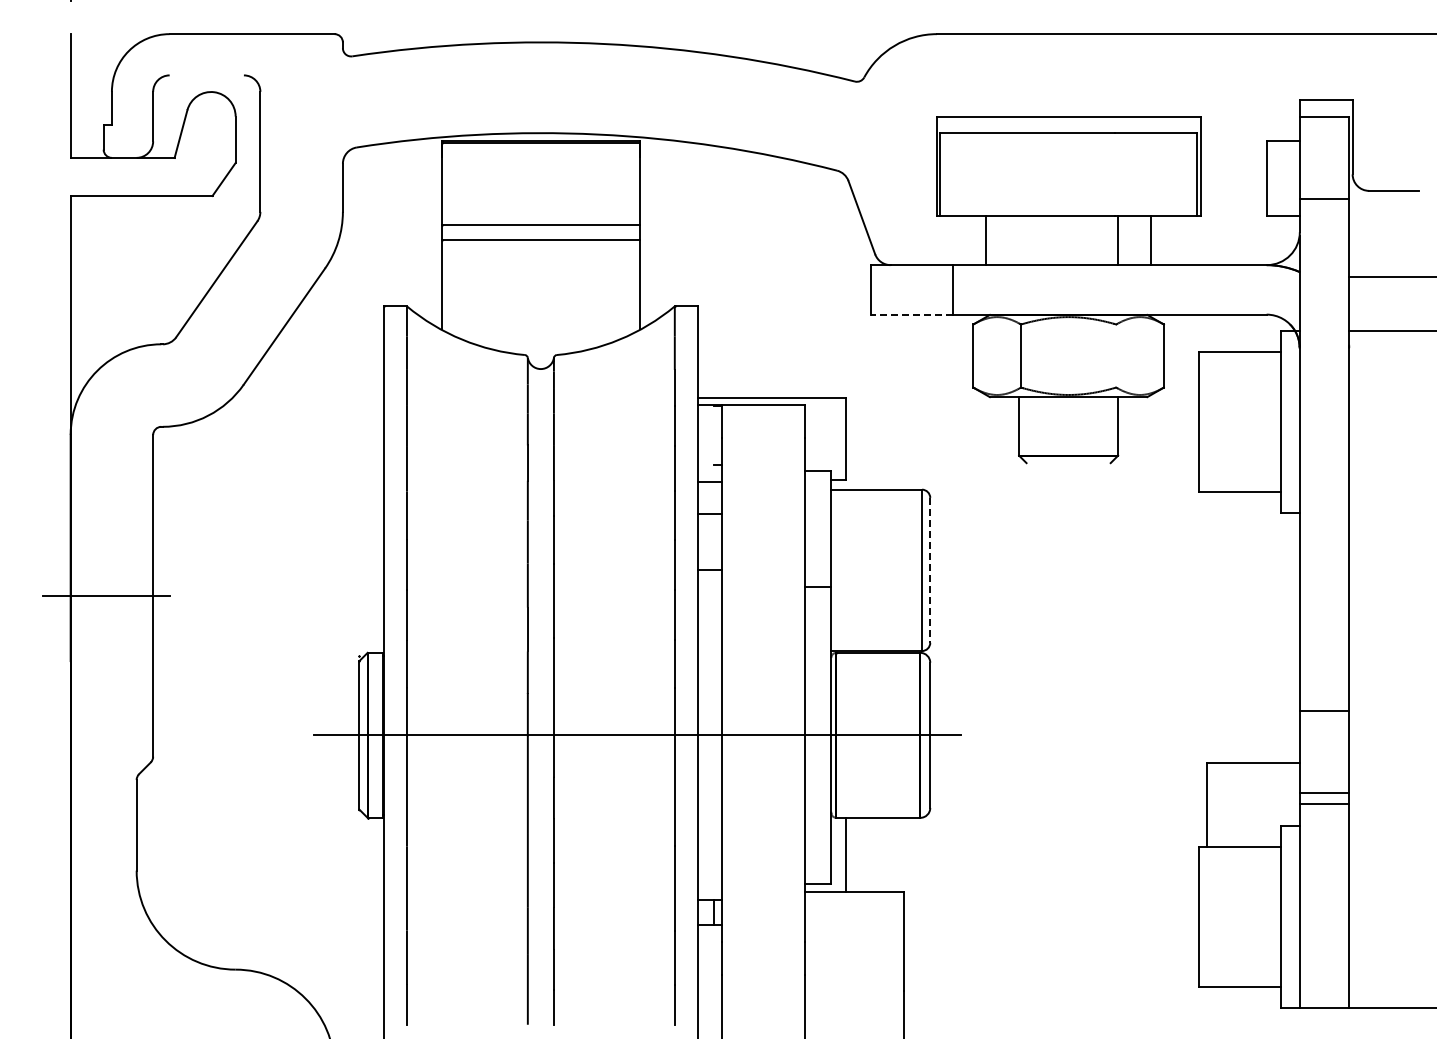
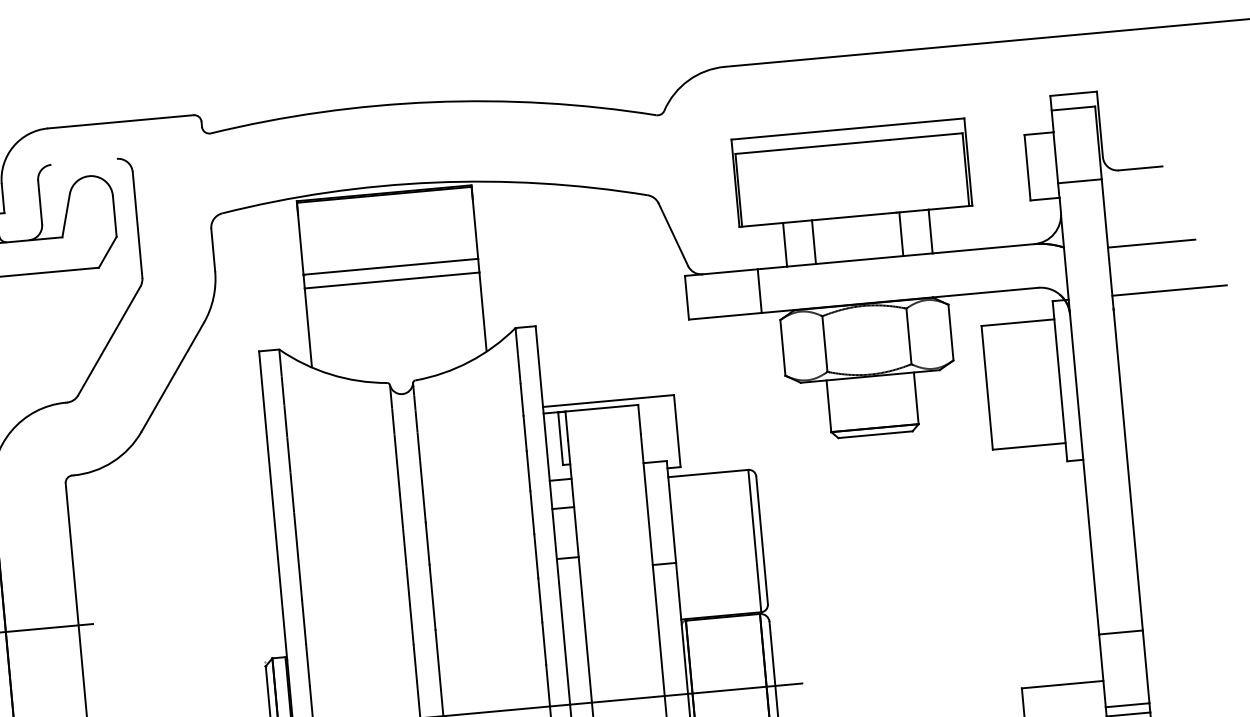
line: (1019, 240) -> (814, 242), added
line: (911, 314) -> (725, 316), dashed -> solid
line: (1116, 355) -> (909, 335), added
line: (714, 435) -> (560, 438), added
line: (1068, 463) -> (875, 435), added
line: (930, 570) -> (762, 540), dashed -> solid

